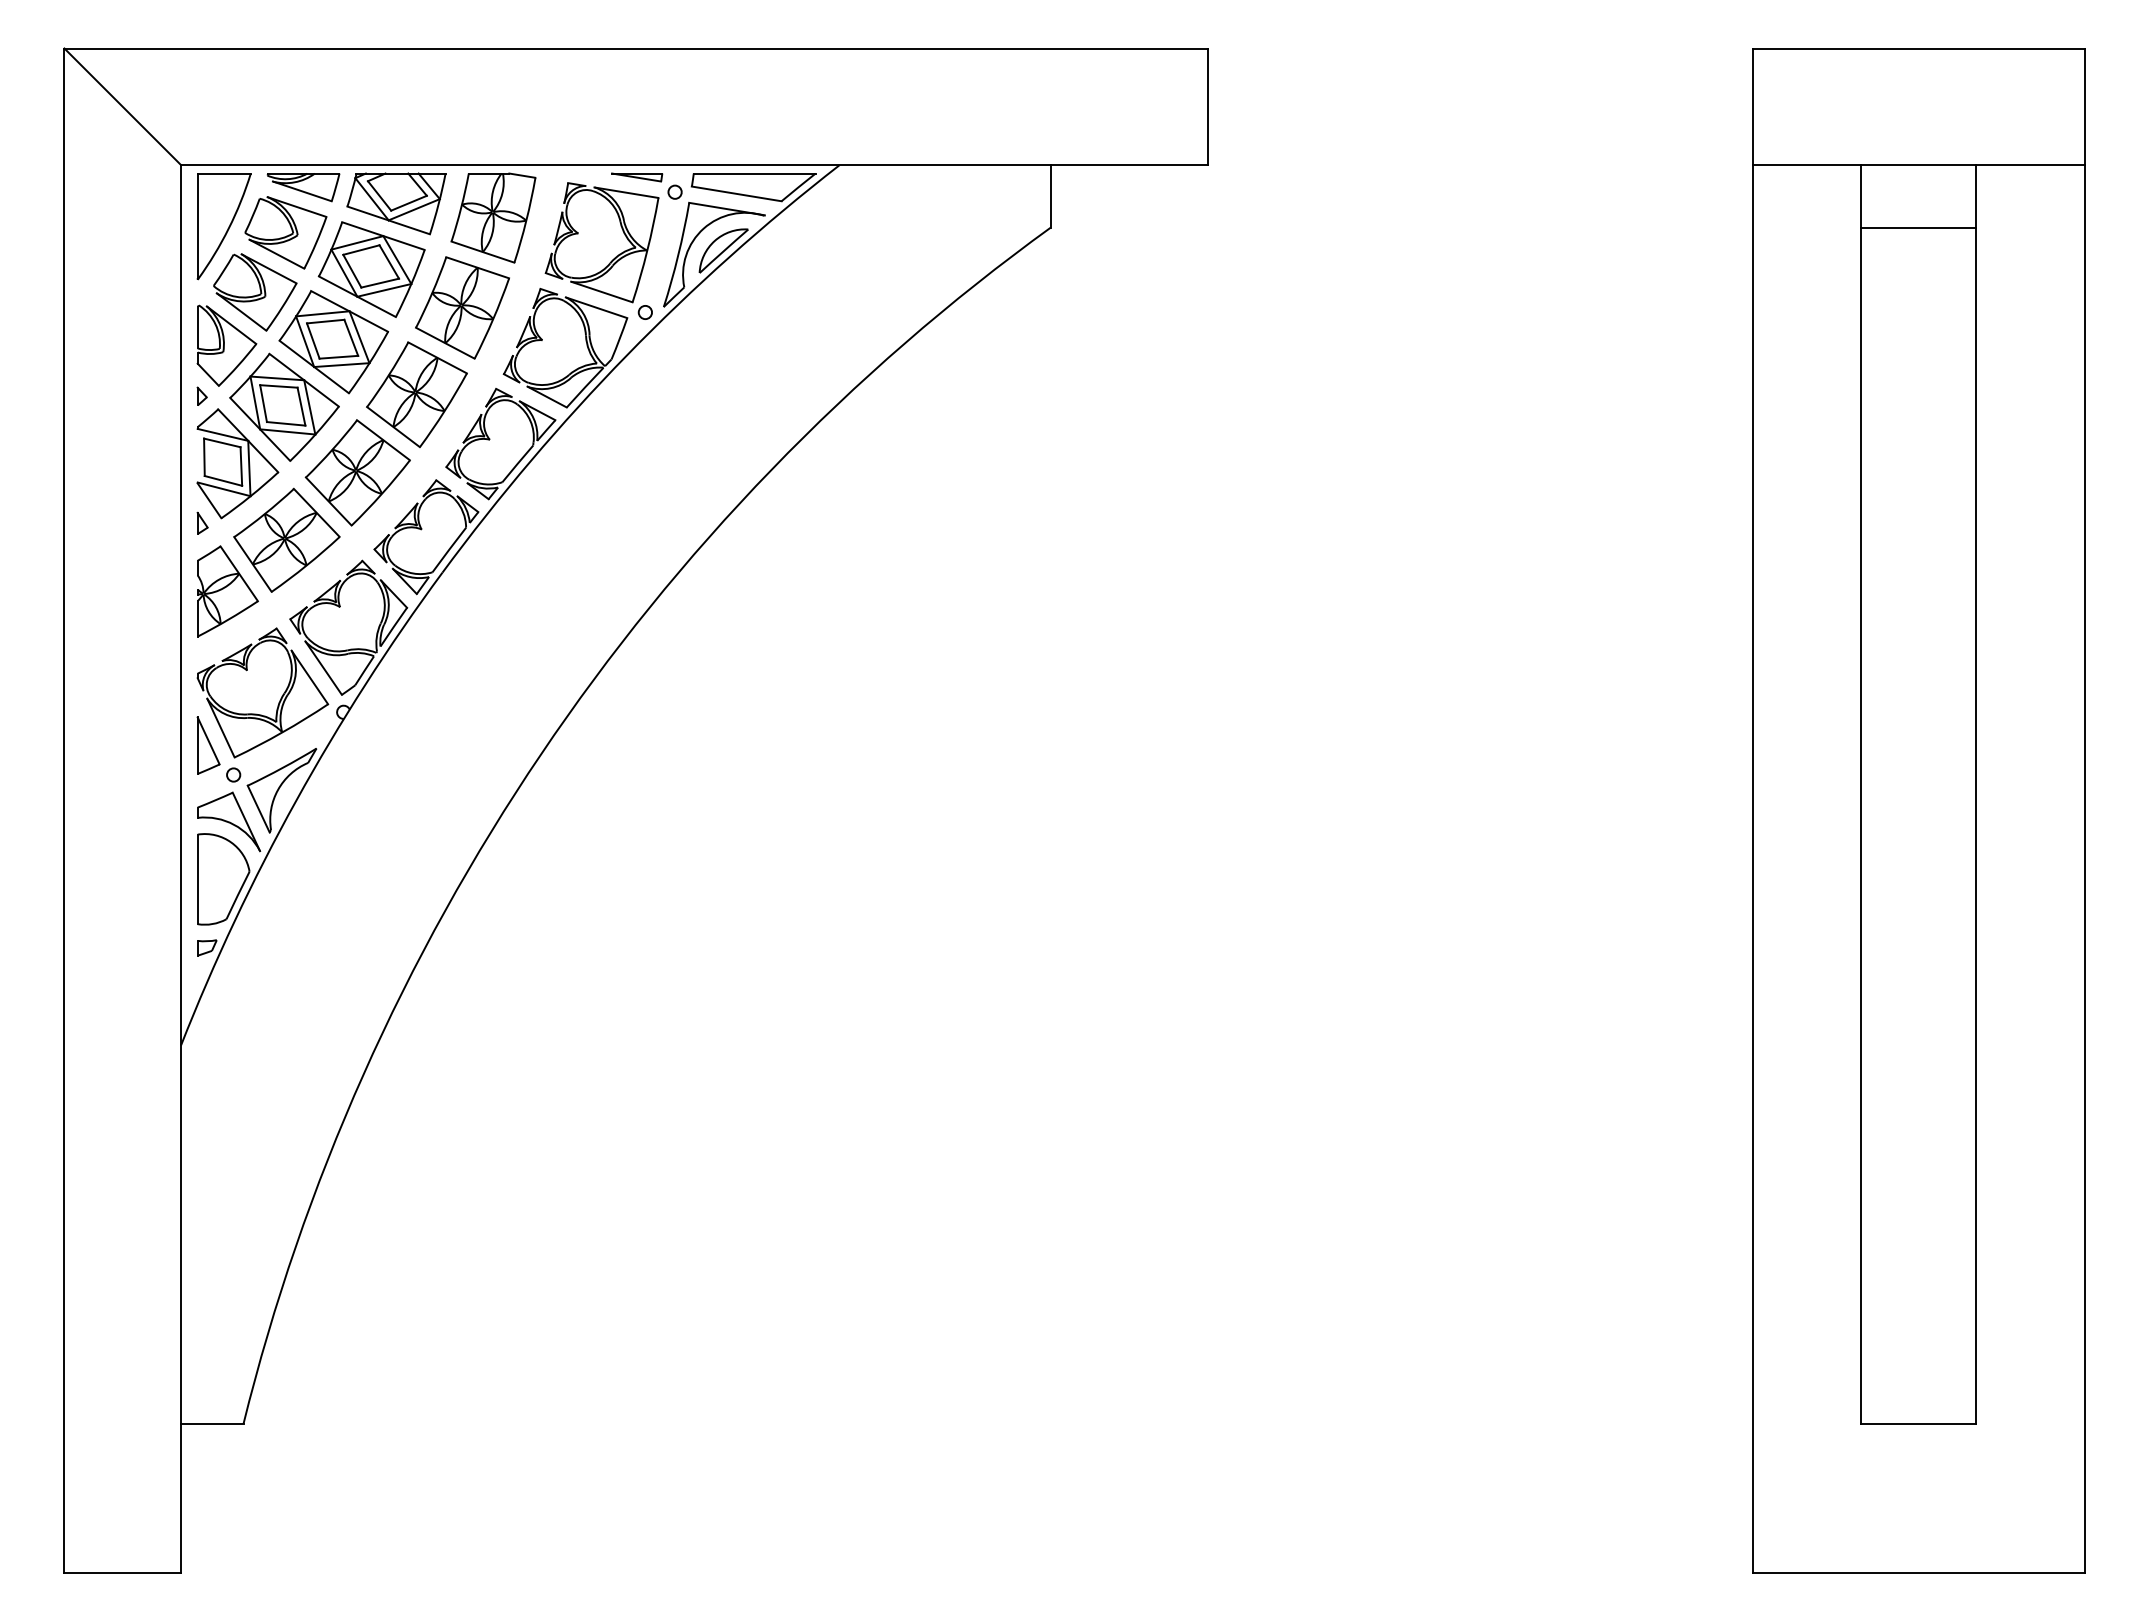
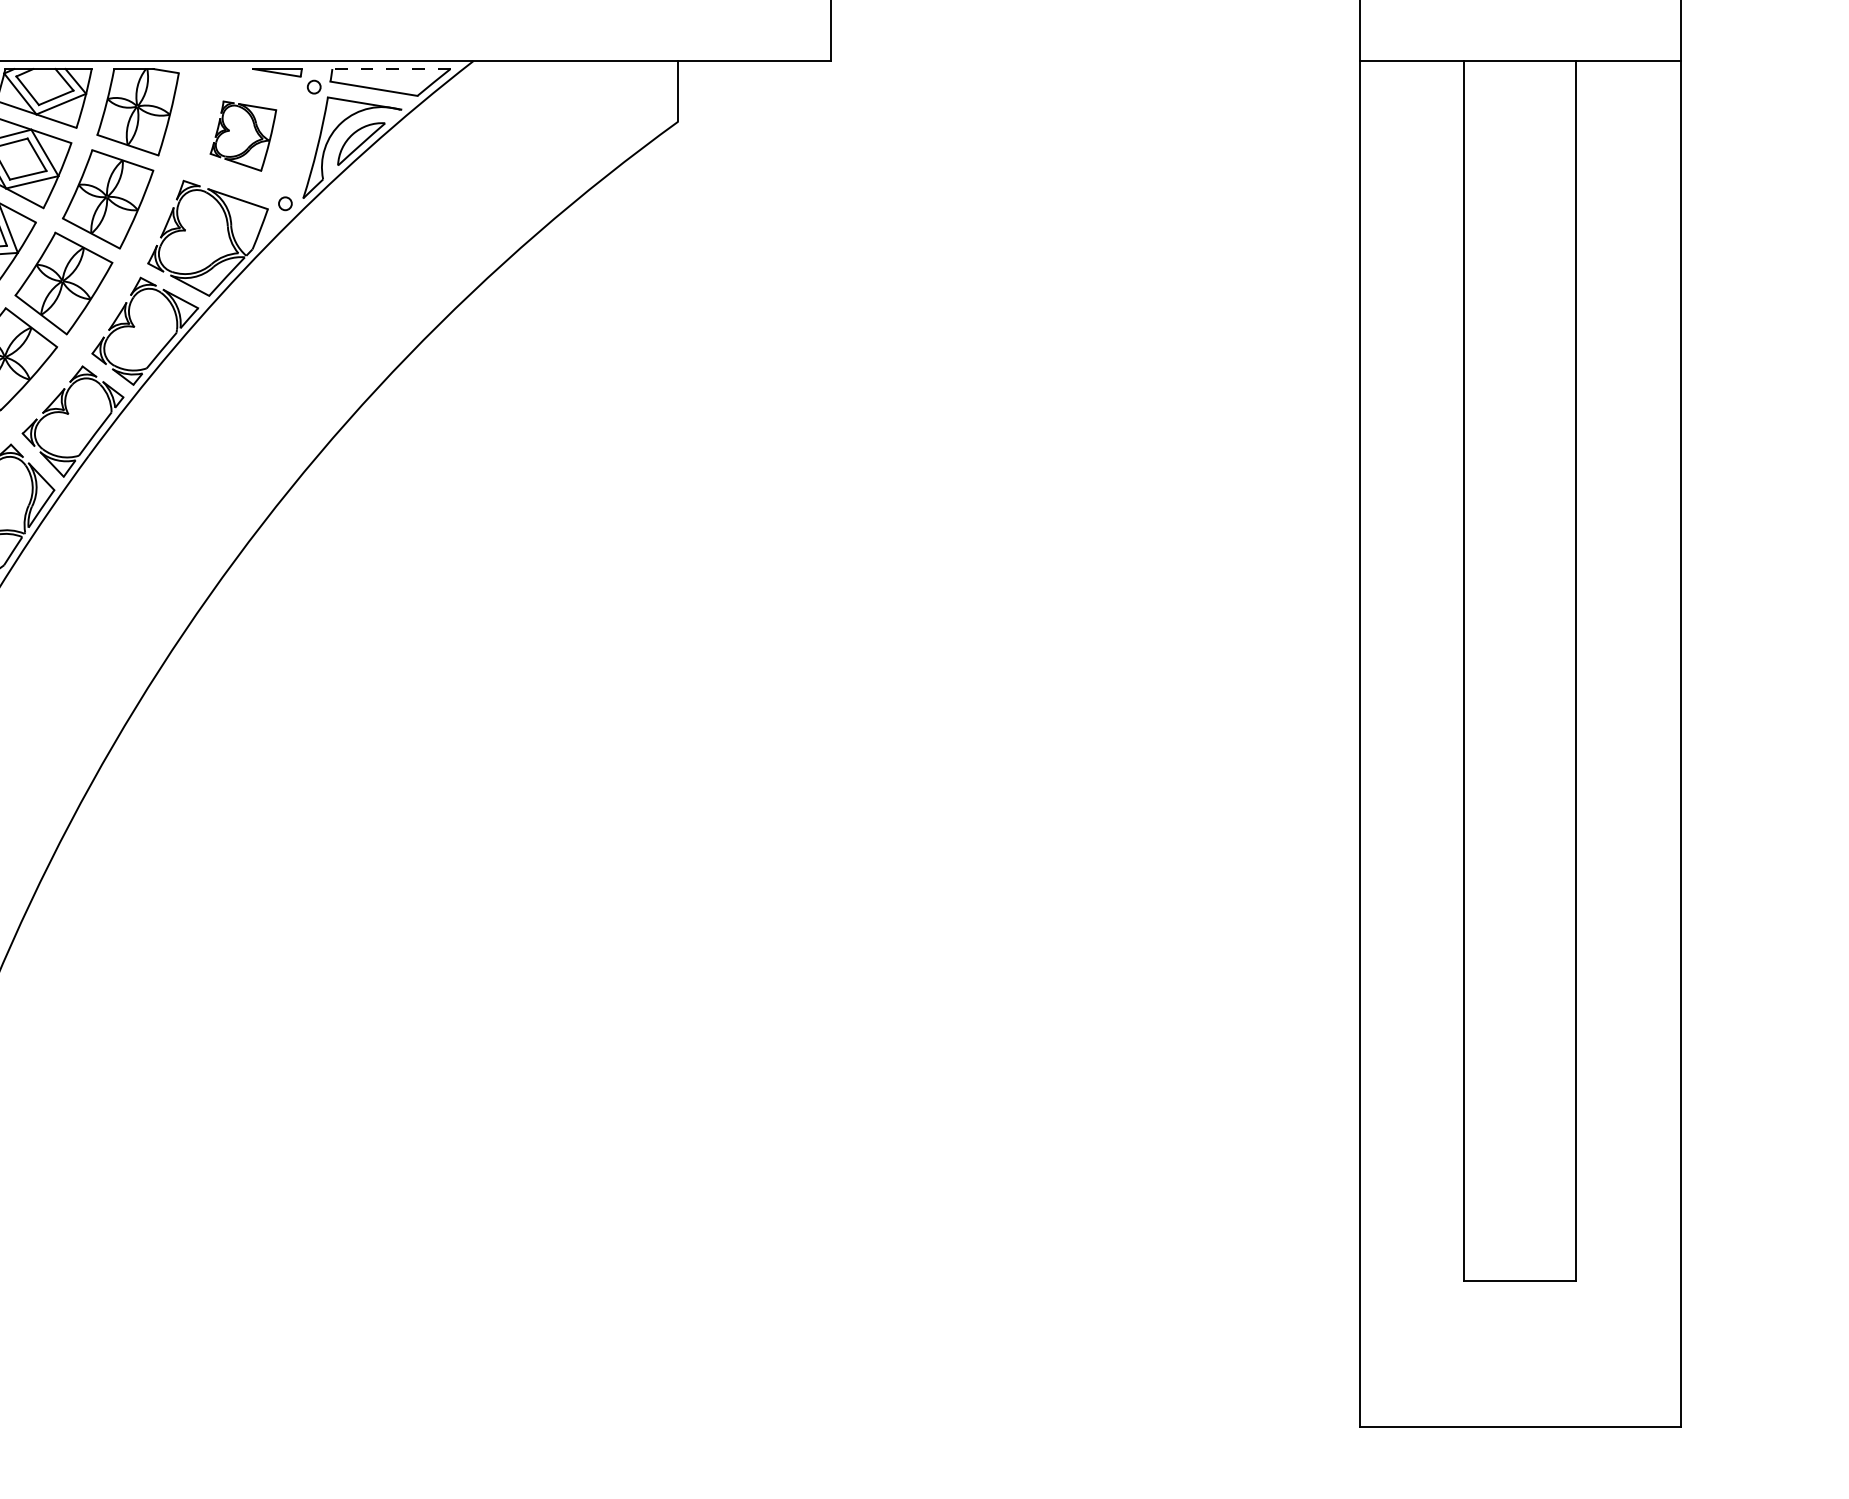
line: (754, 173) -> (391, 68), solid -> dashed
line: (1918, 227) -> (1519, 121), removed
part: (601, 242) -> (242, 135), size x0.6

